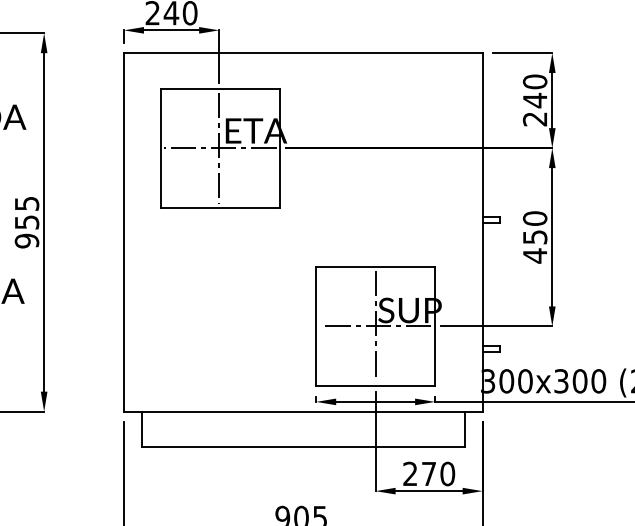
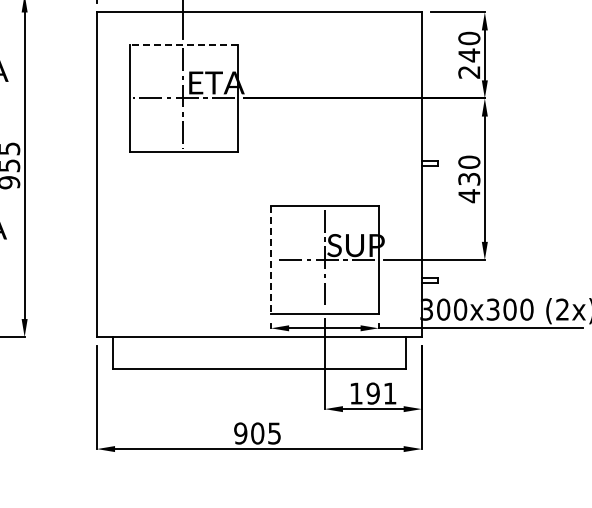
line: (220, 88) -> (184, 44), solid -> dashed
text: (534, 236) -> (468, 178), 450 -> 430
line: (316, 325) -> (271, 259), solid -> dashed
text: (429, 473) -> (373, 393), 270 -> 191

